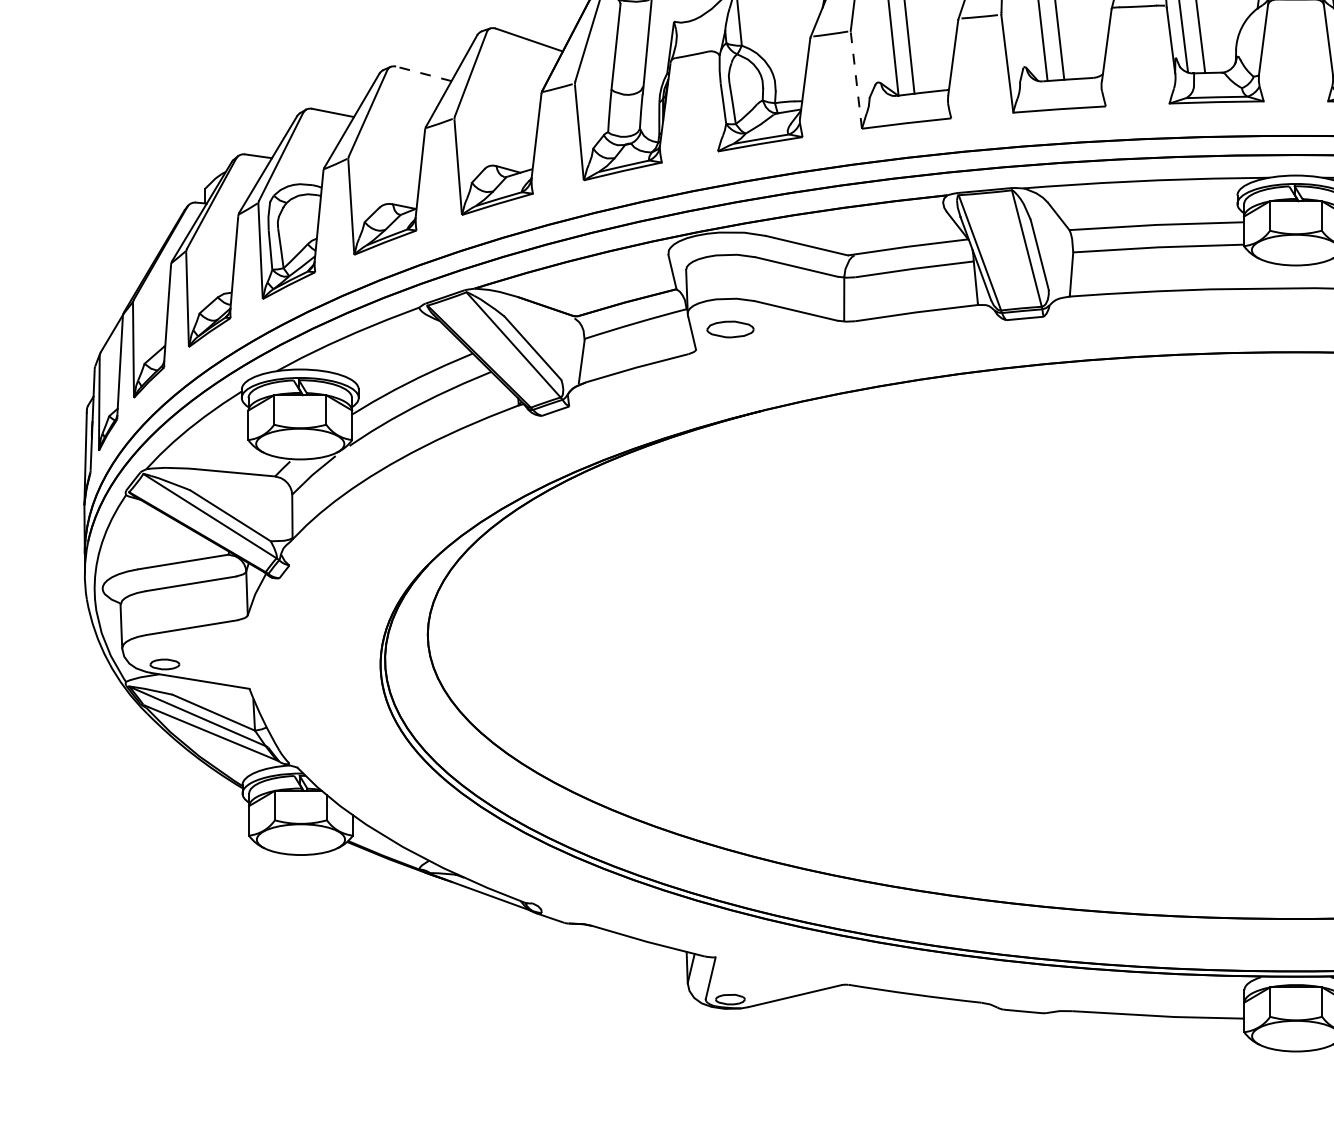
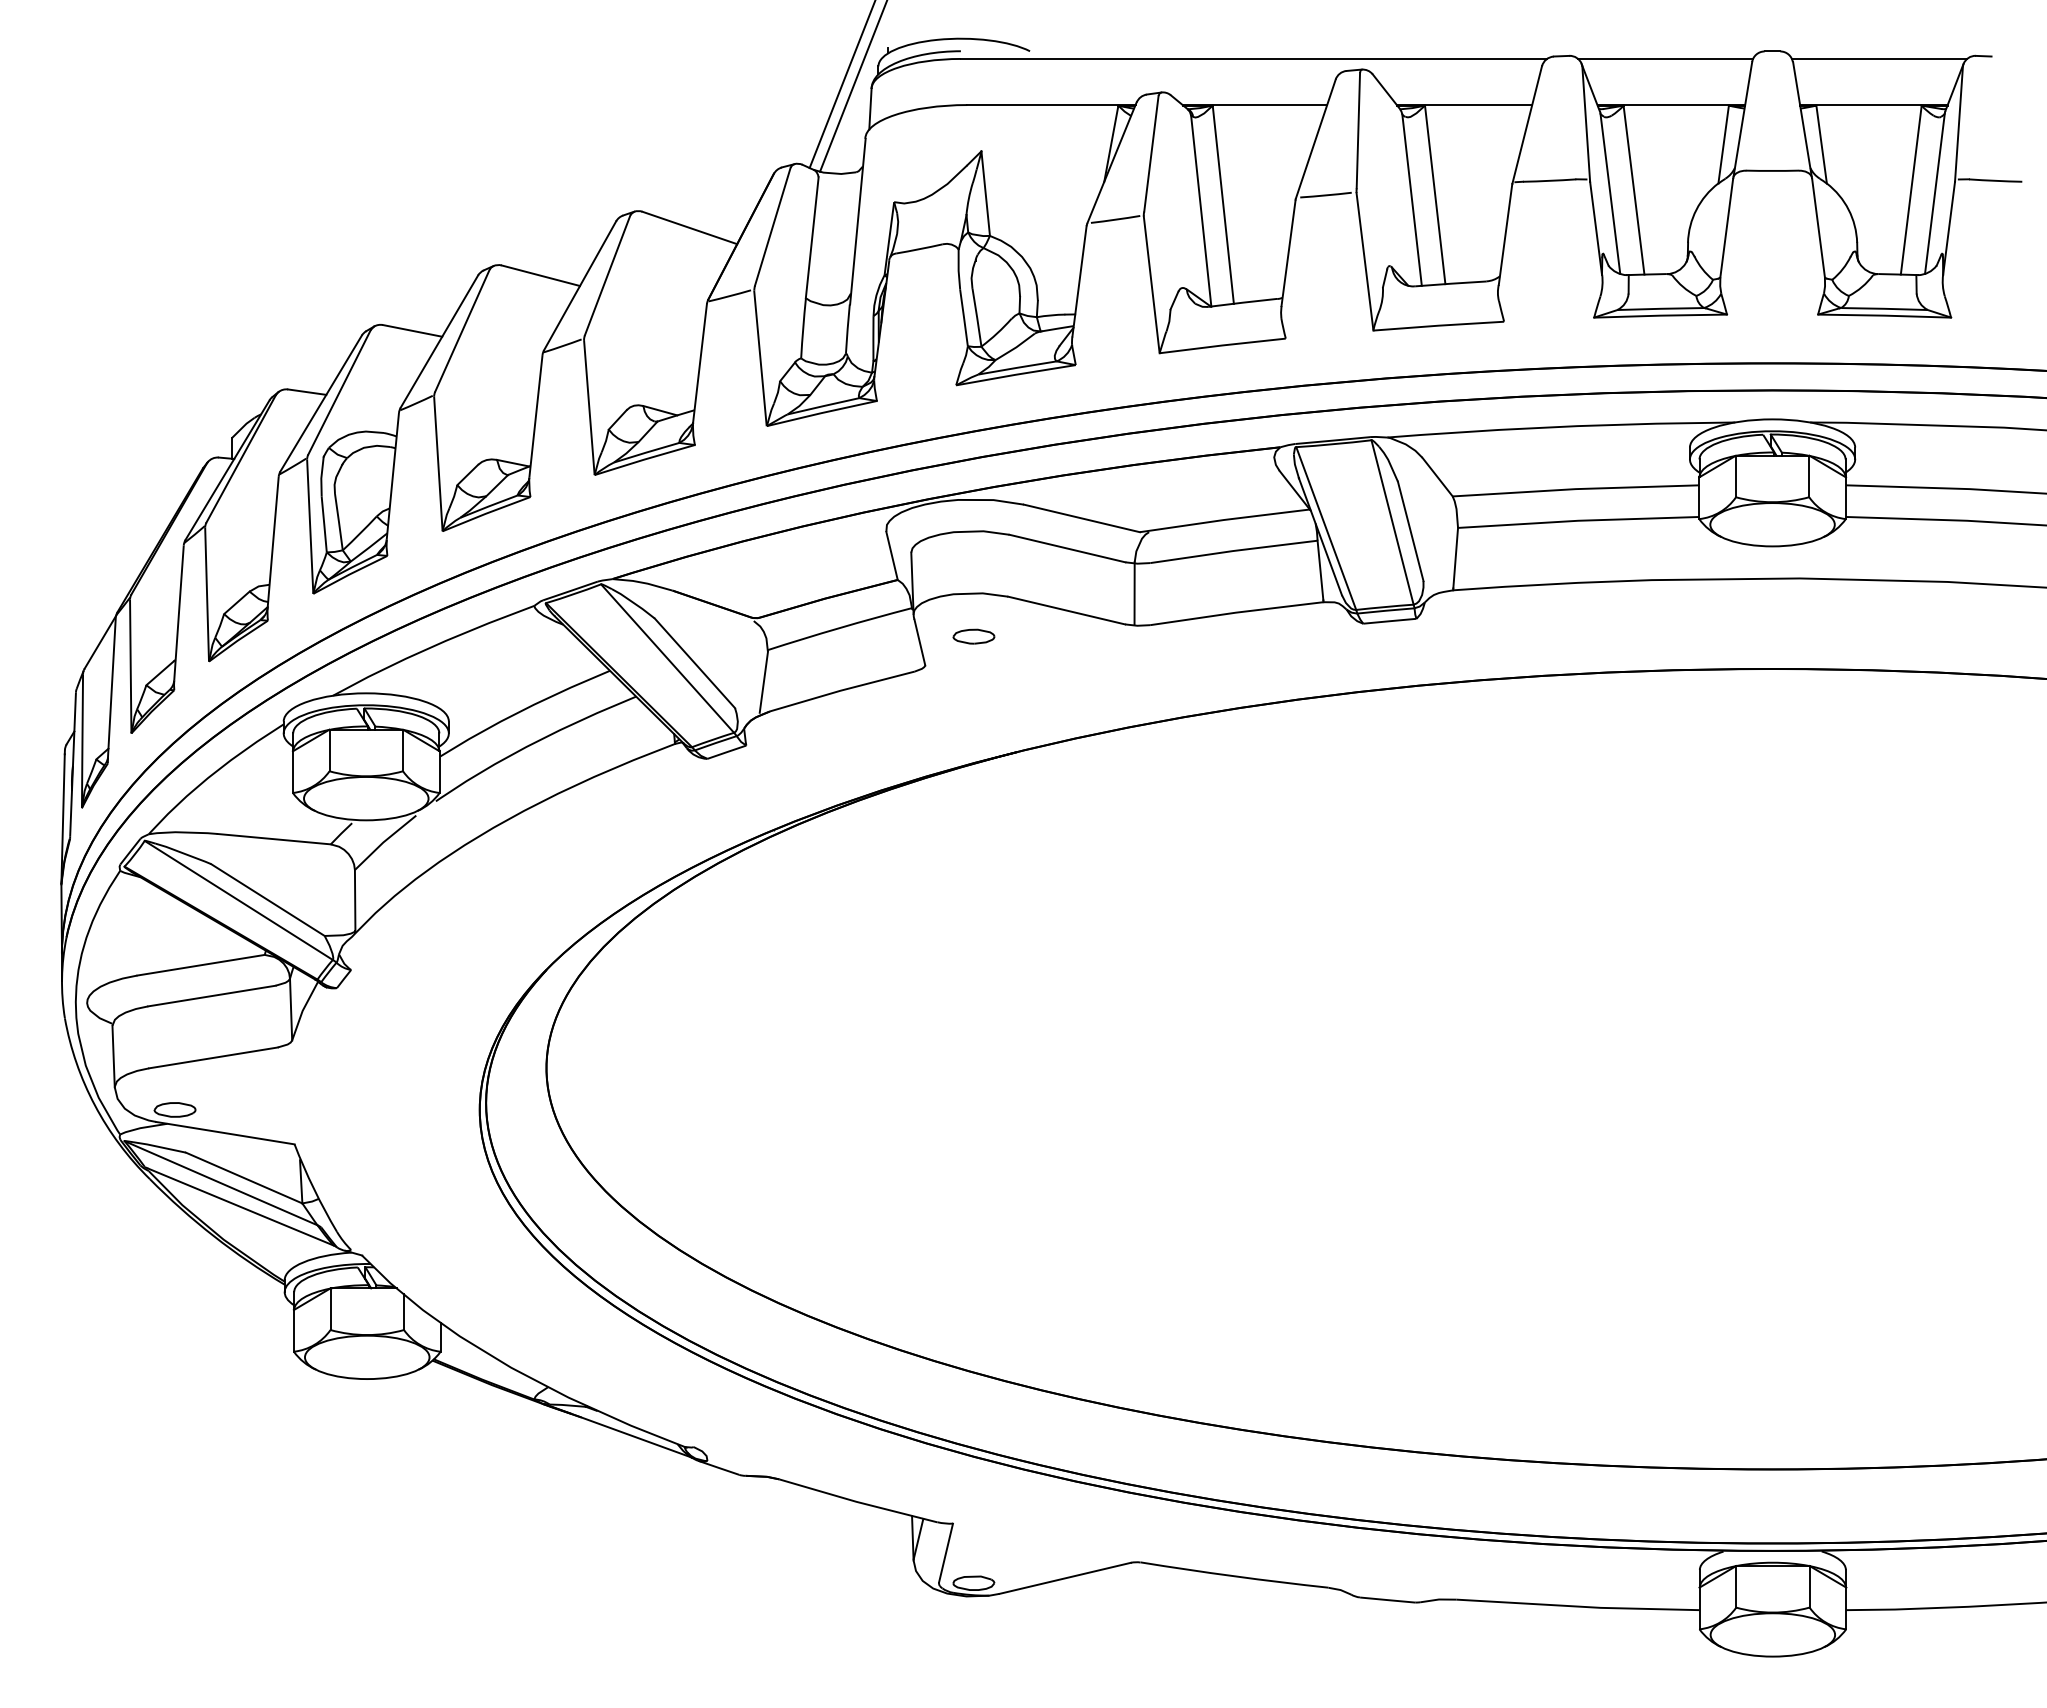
line: (423, 73) -> (540, 275), dashed -> solid
line: (856, 80) -> (1151, 284), dashed -> solid
part: (730, 329) -> (973, 636), size x0.62

